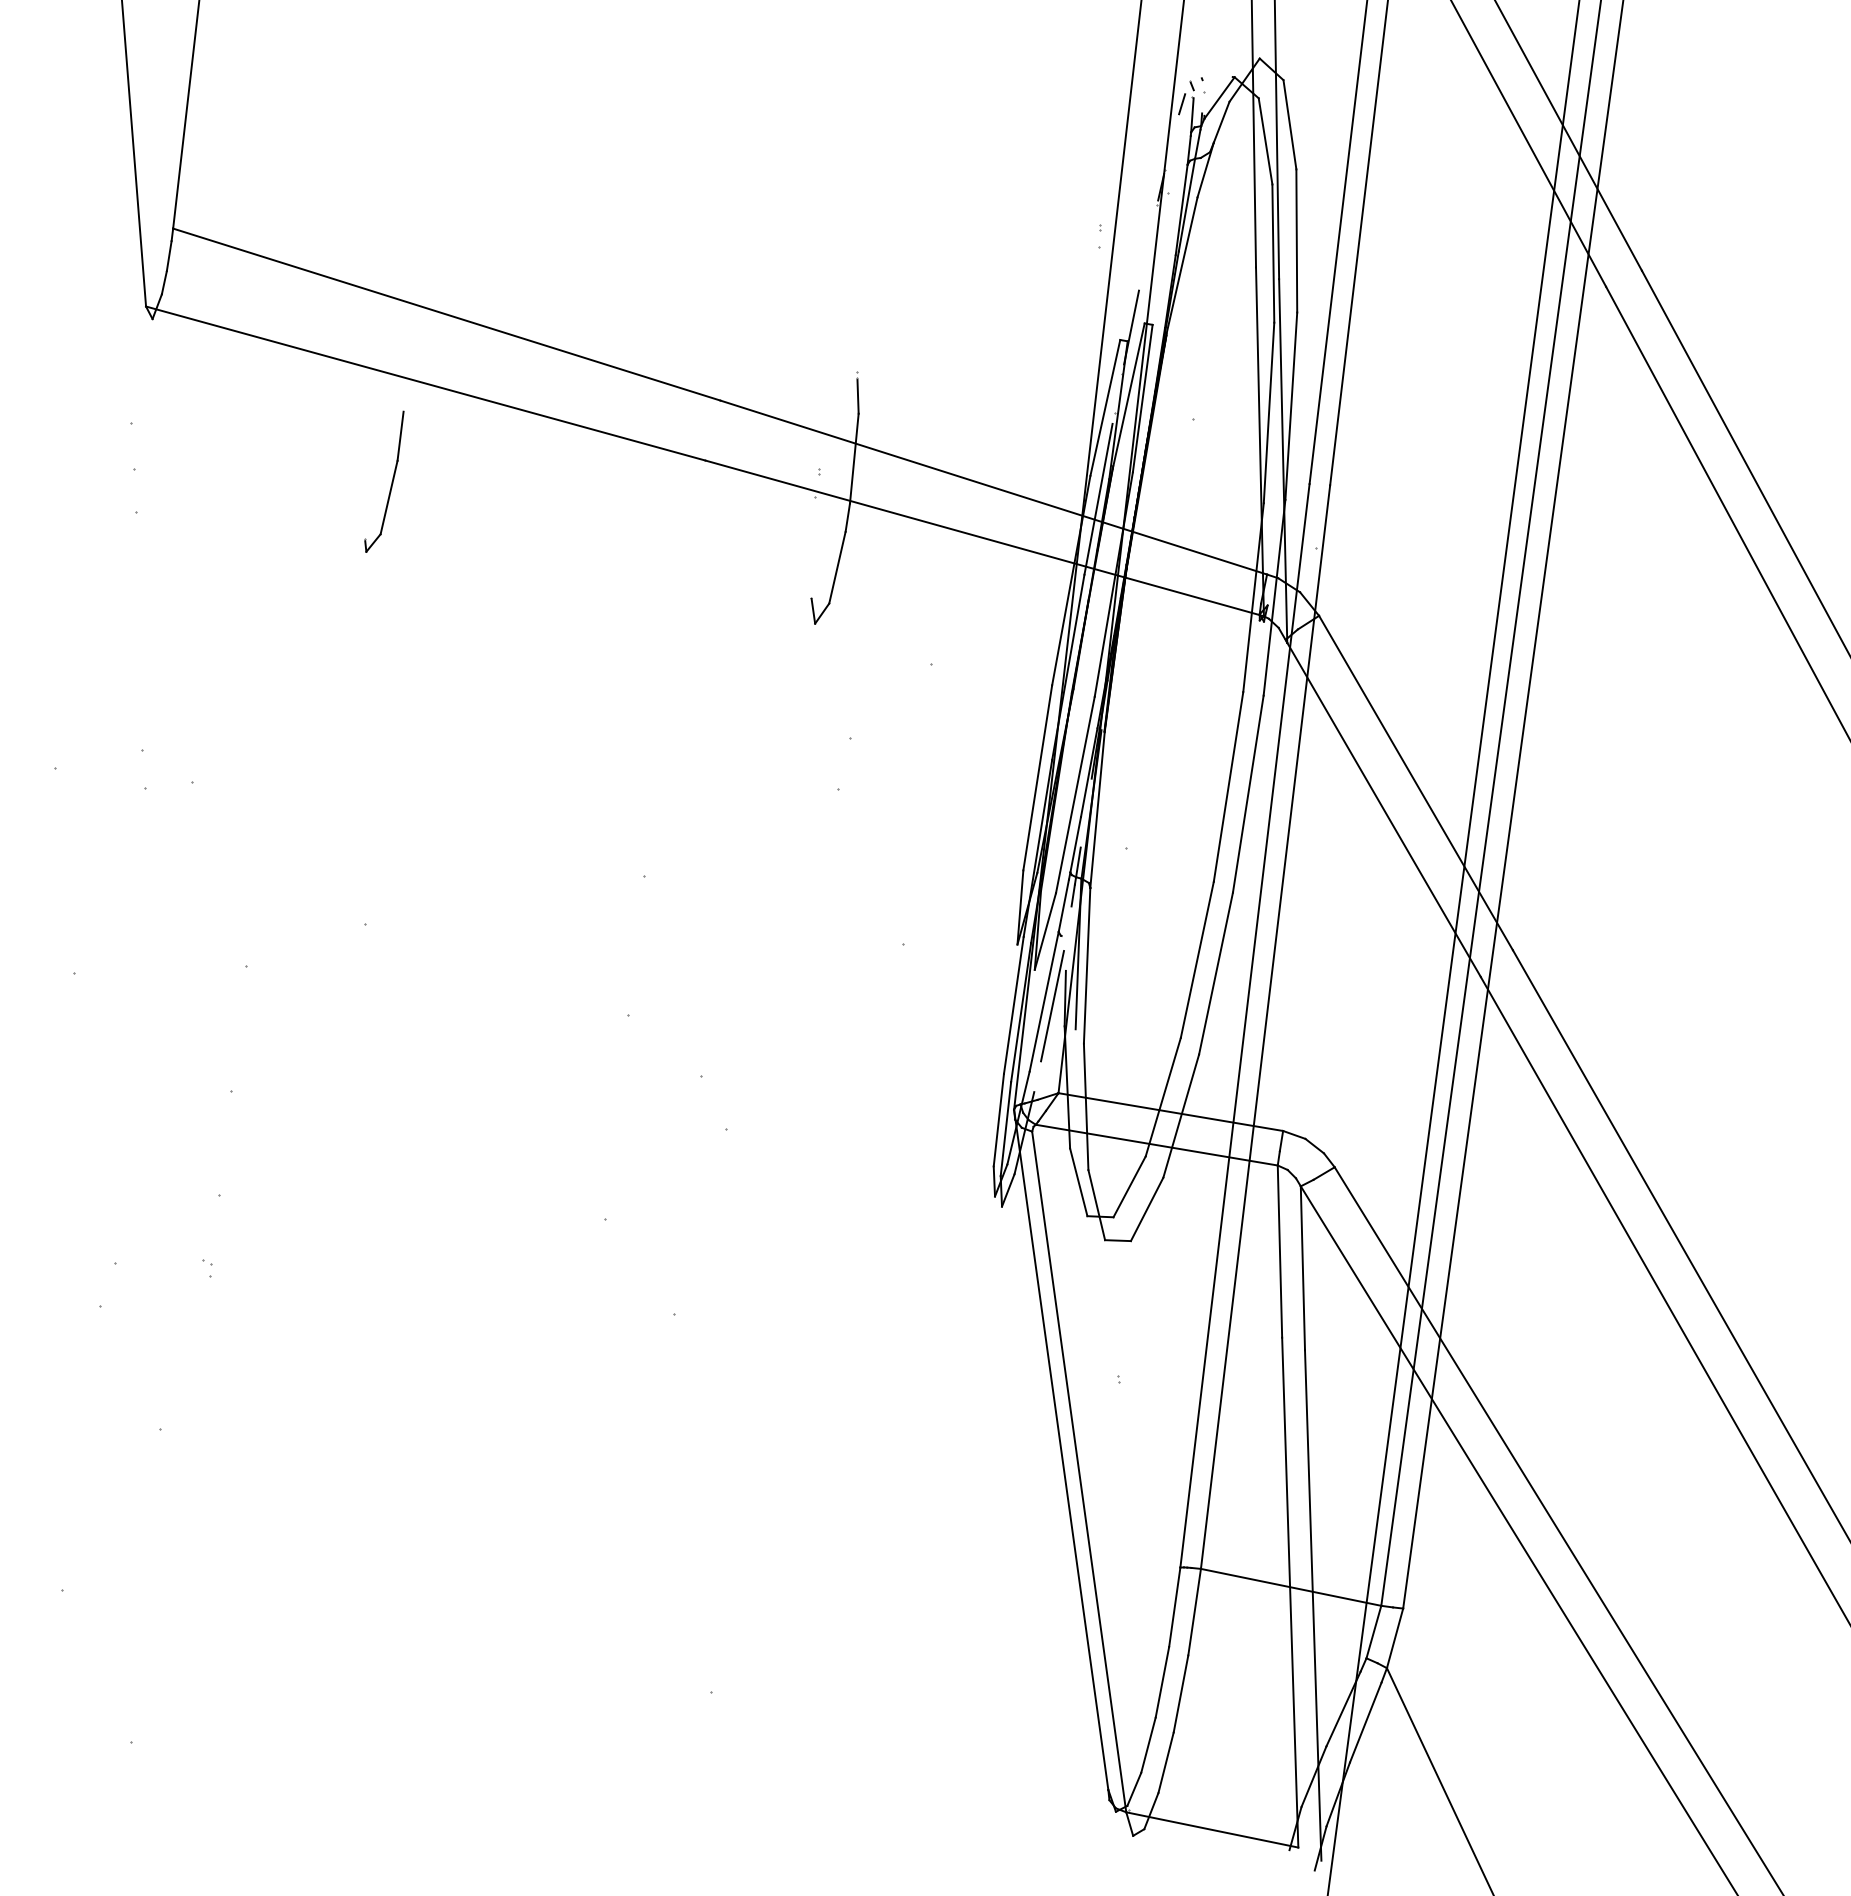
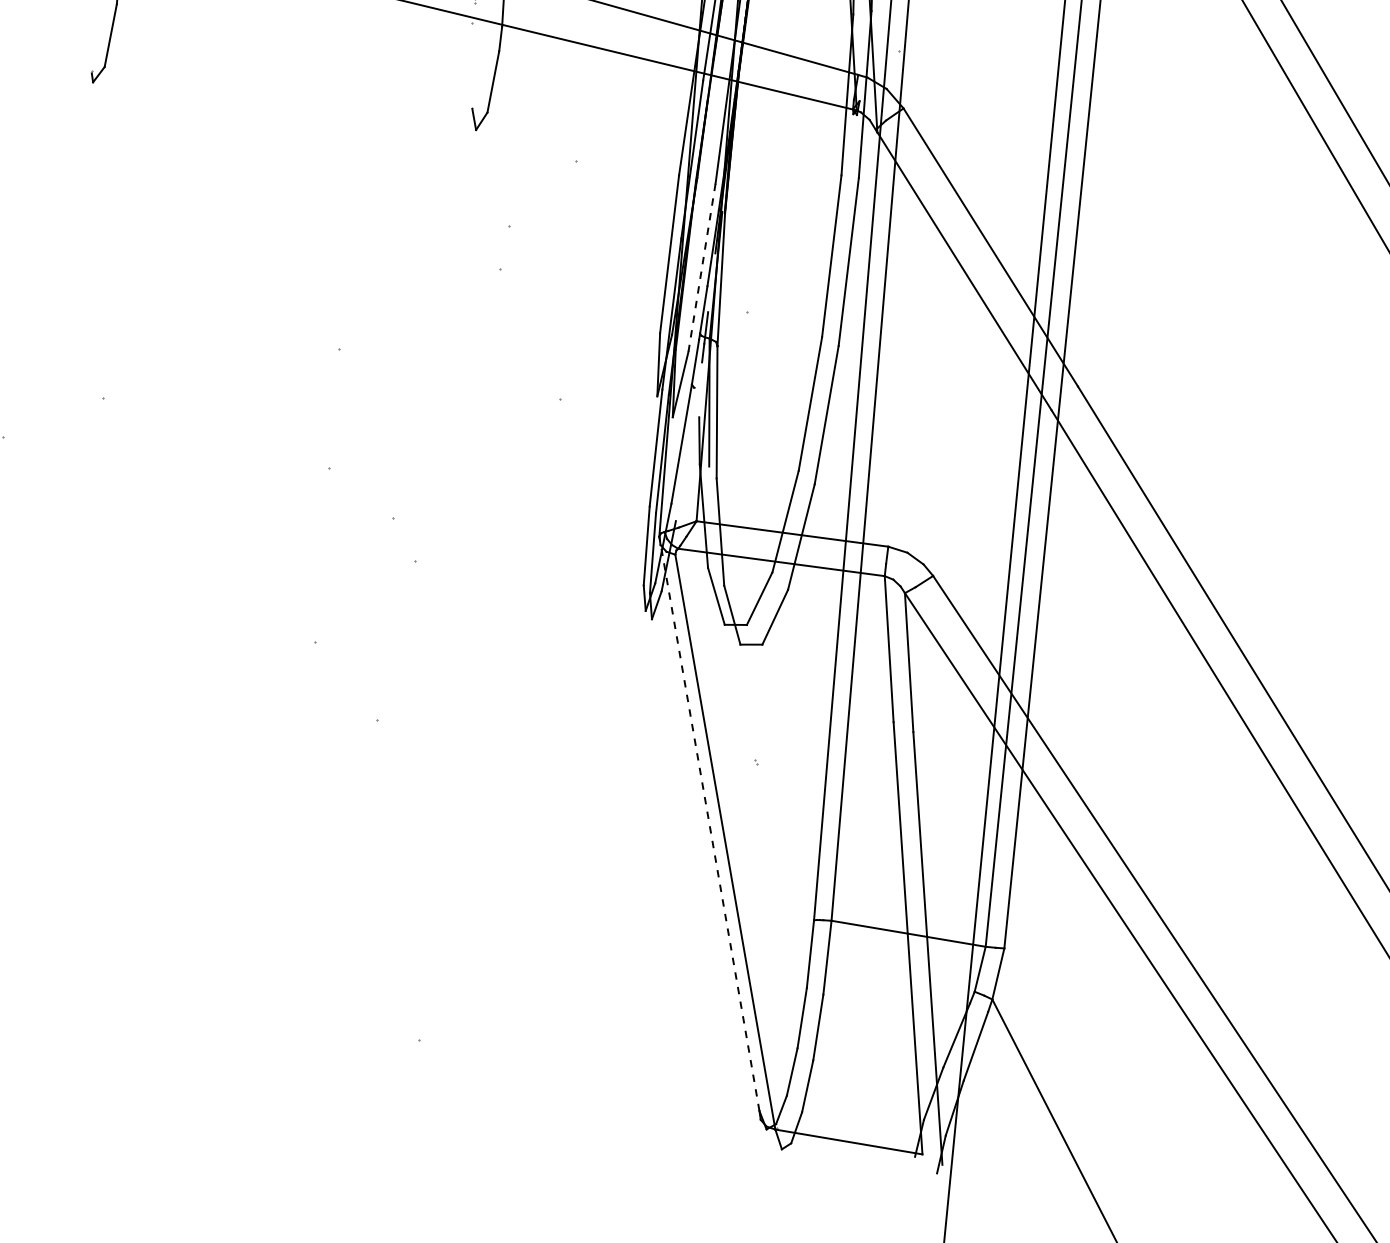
line: (1075, 795) -> (702, 268), solid -> dashed
line: (1052, 1006) -> (688, 447), removed
line: (1061, 1449) -> (709, 823), solid -> dashed

